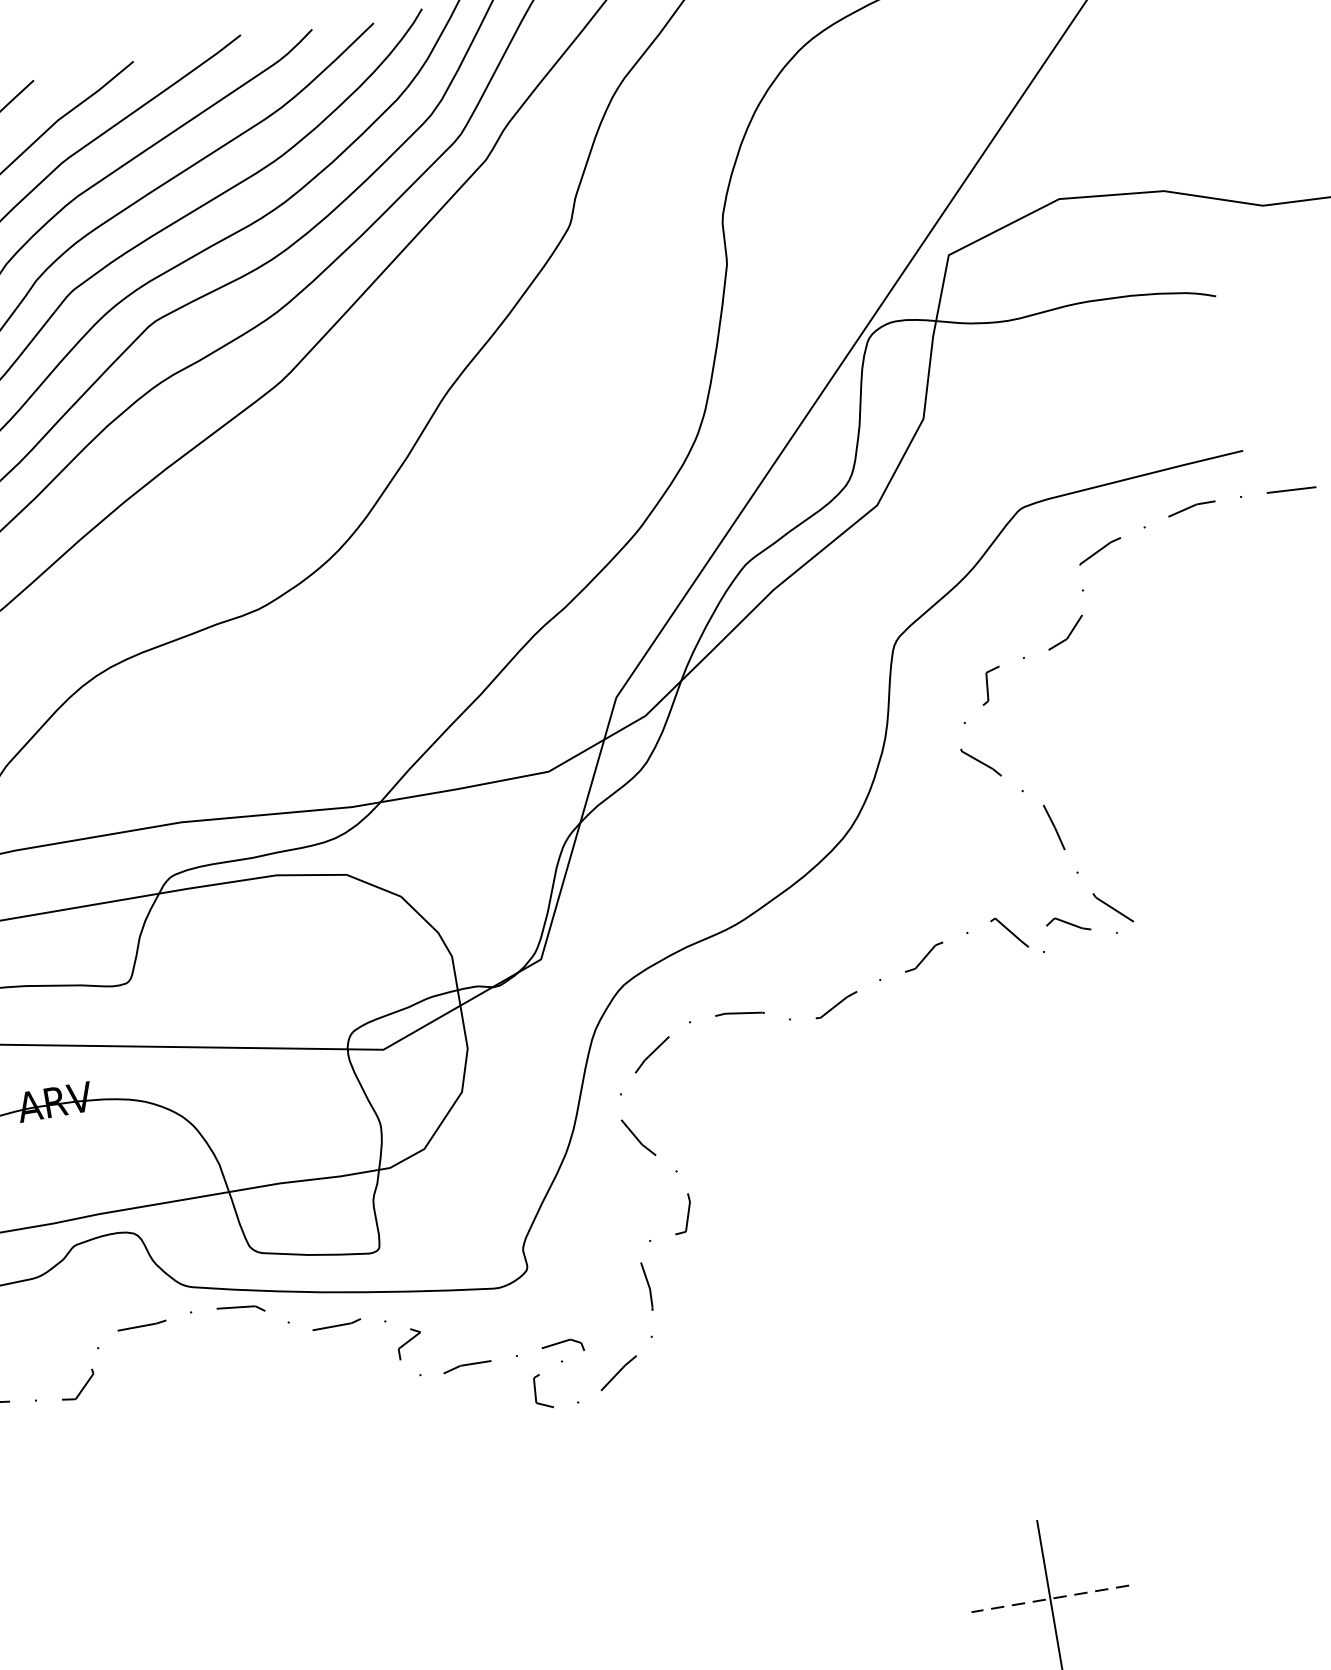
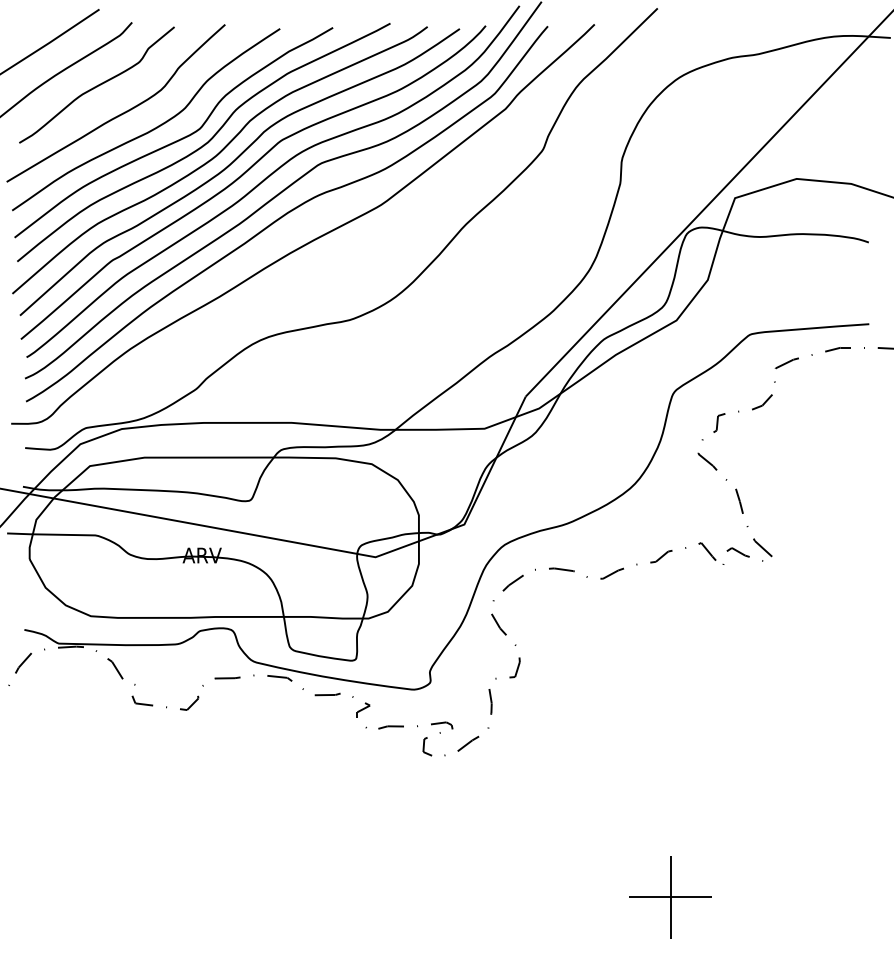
line: (1050, 1599) -> (670, 897), dashed -> solid

